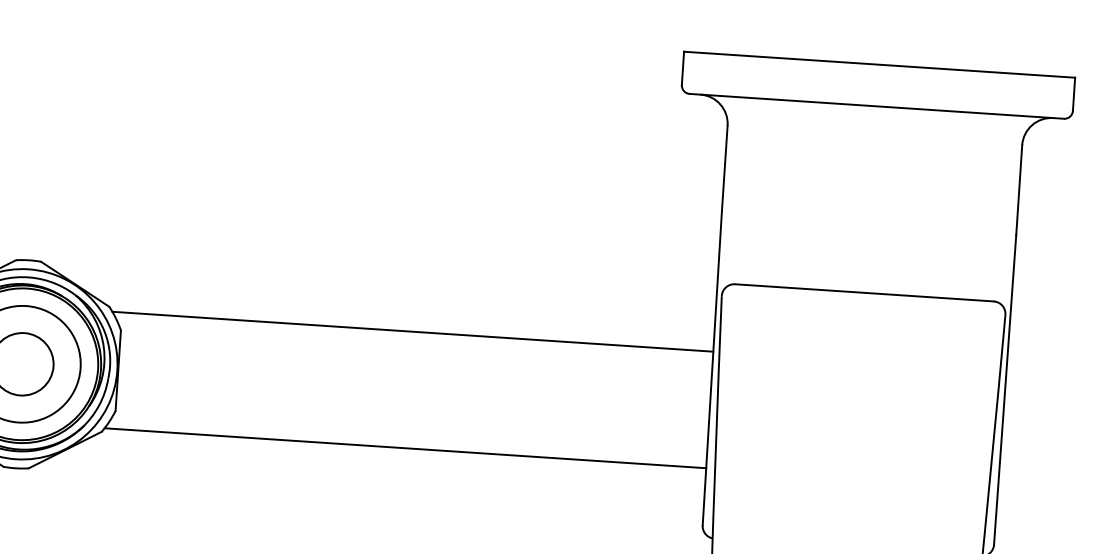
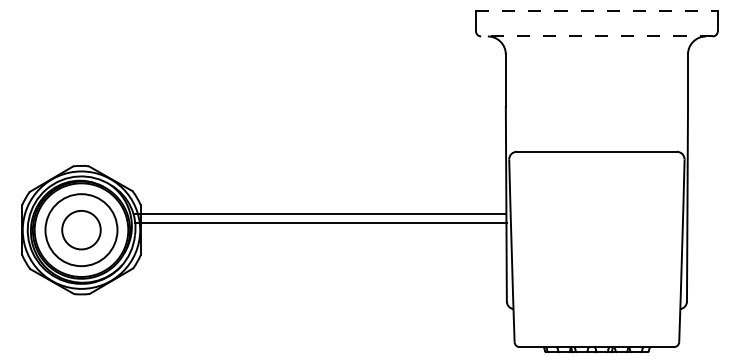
line: (878, 64) -> (596, 10), solid -> dashed
line: (876, 106) -> (596, 36), solid -> dashed
line: (412, 332) -> (320, 214), moved
line: (405, 448) -> (320, 223), moved

